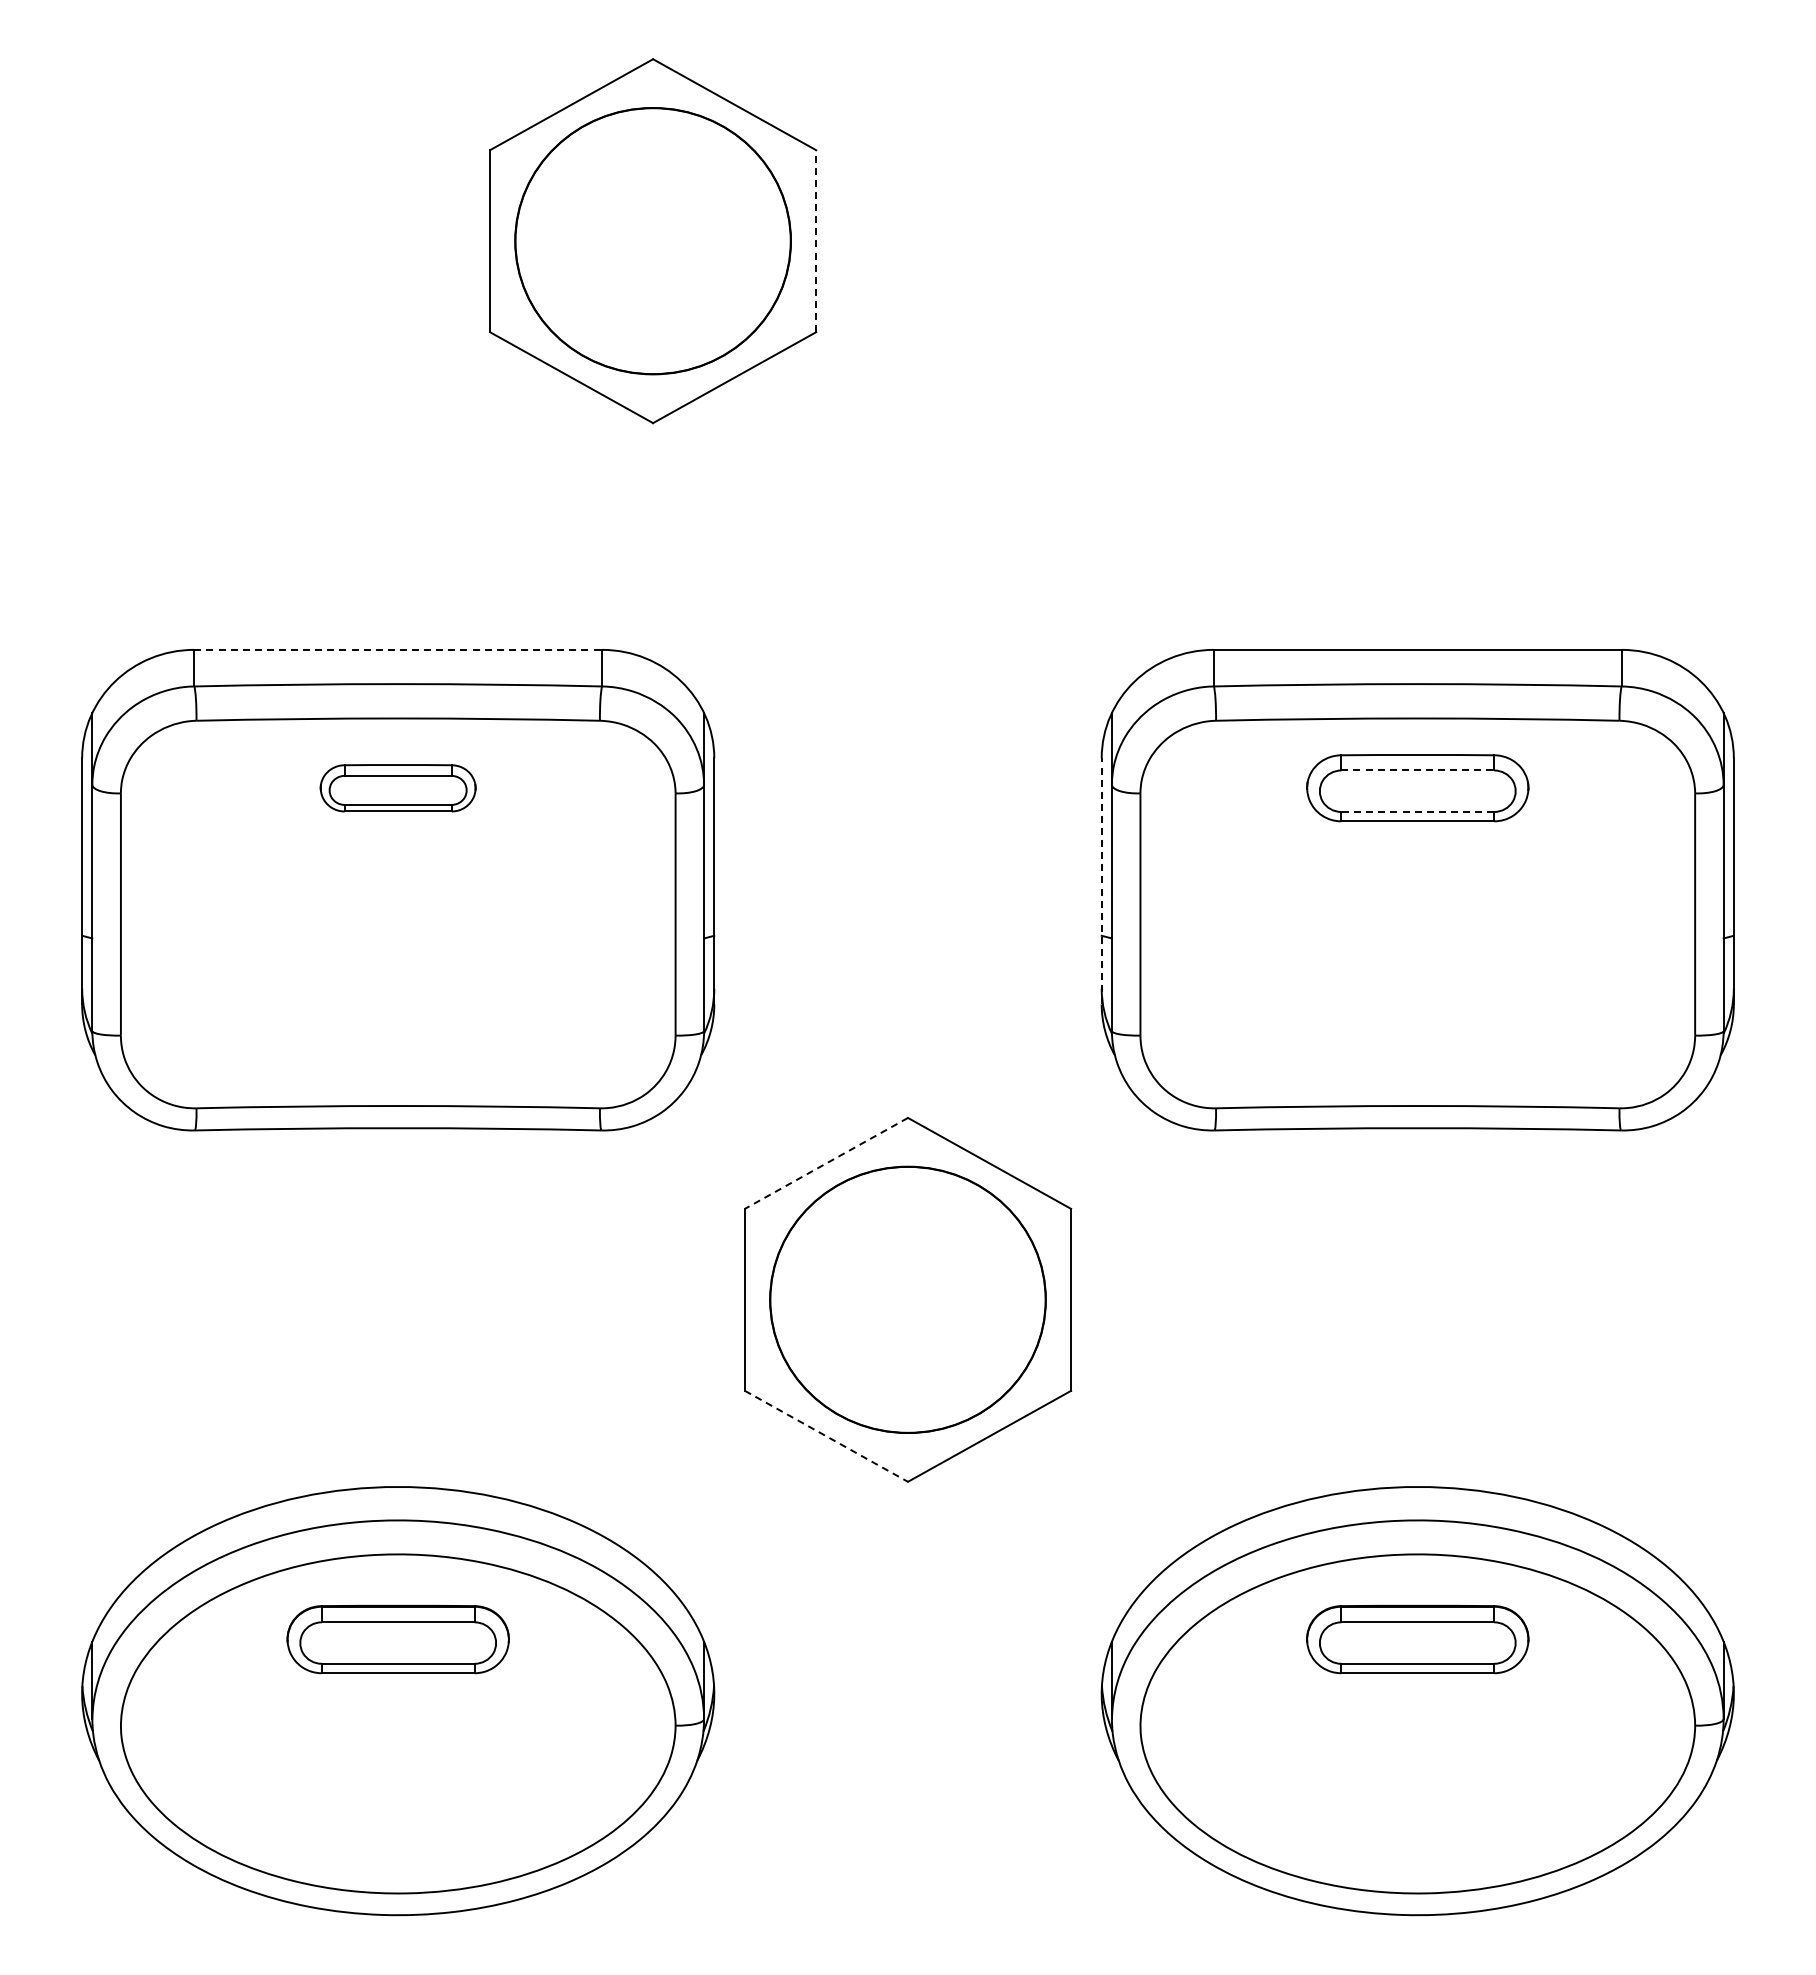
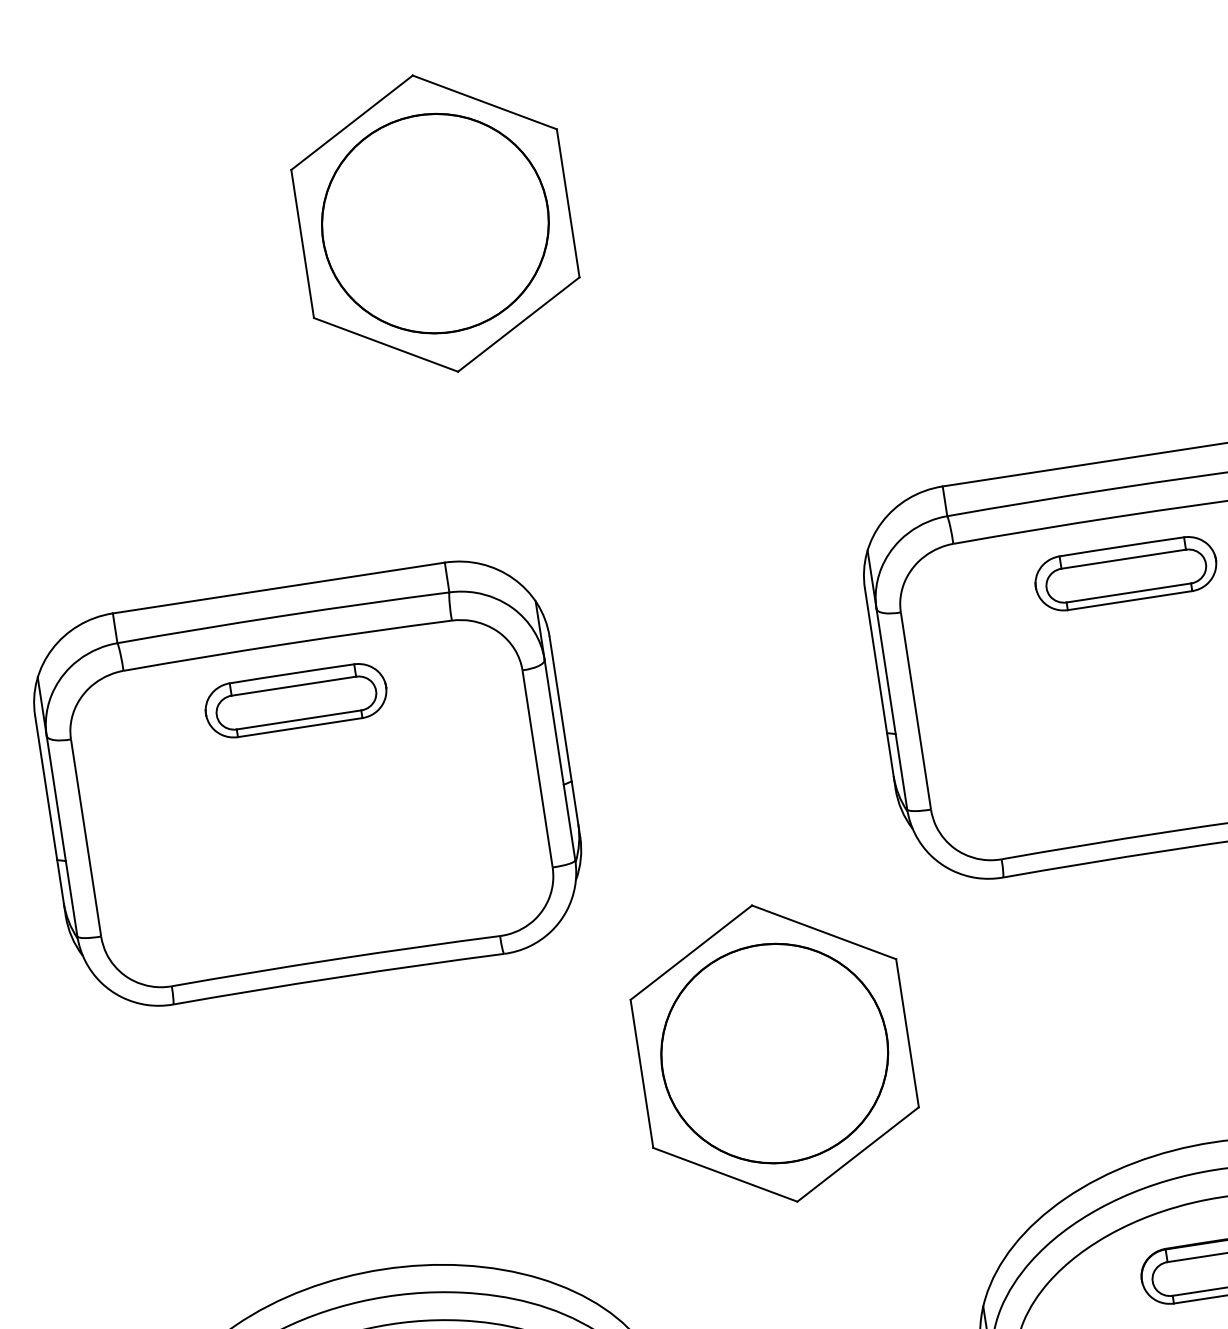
line: (816, 241) -> (568, 203), dashed -> solid
line: (398, 649) -> (279, 587), dashed -> solid
line: (1418, 770) -> (1124, 559), dashed -> solid
part: (397, 788) -> (295, 700), size x1.43
line: (1417, 811) -> (1128, 592), dashed -> solid
line: (1101, 880) -> (880, 688), dashed -> solid
line: (826, 1163) -> (691, 952), dashed -> solid
line: (826, 1436) -> (725, 1174), dashed -> solid

